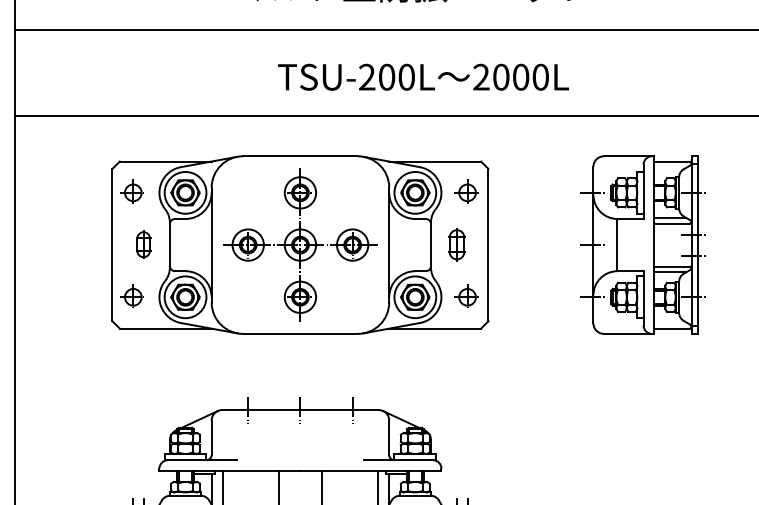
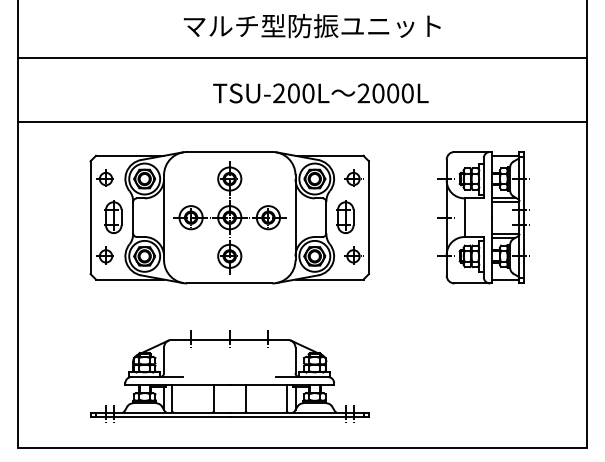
part: (143, 243) -> (113, 216), size x1.67
part: (456, 243) -> (345, 216), size x1.43

